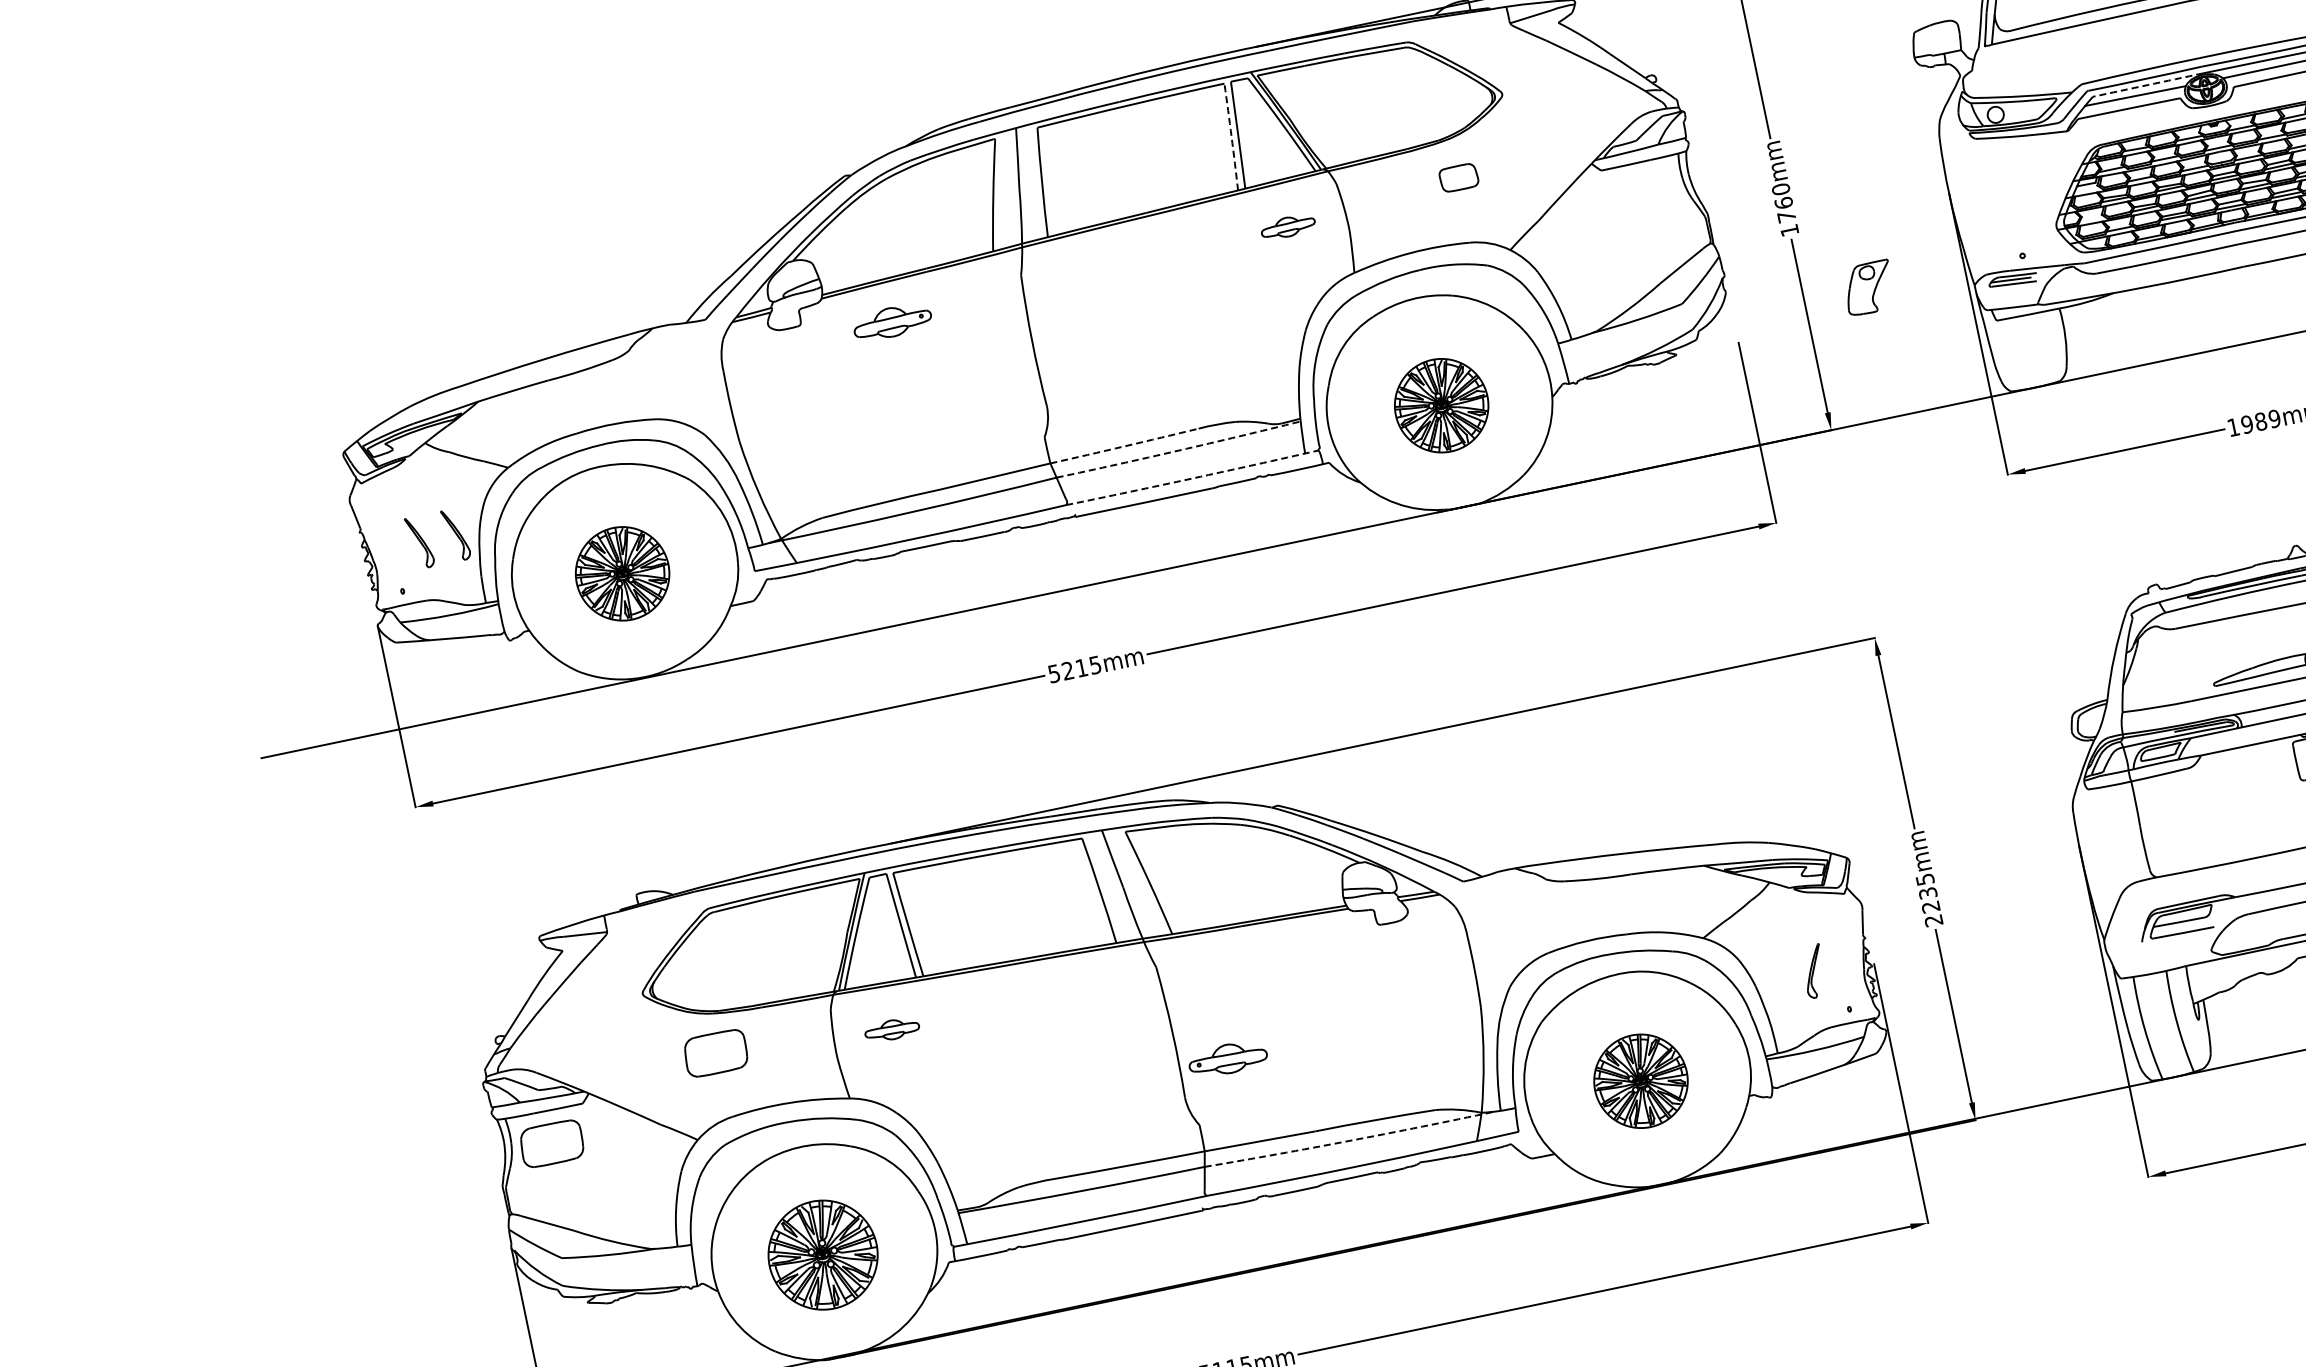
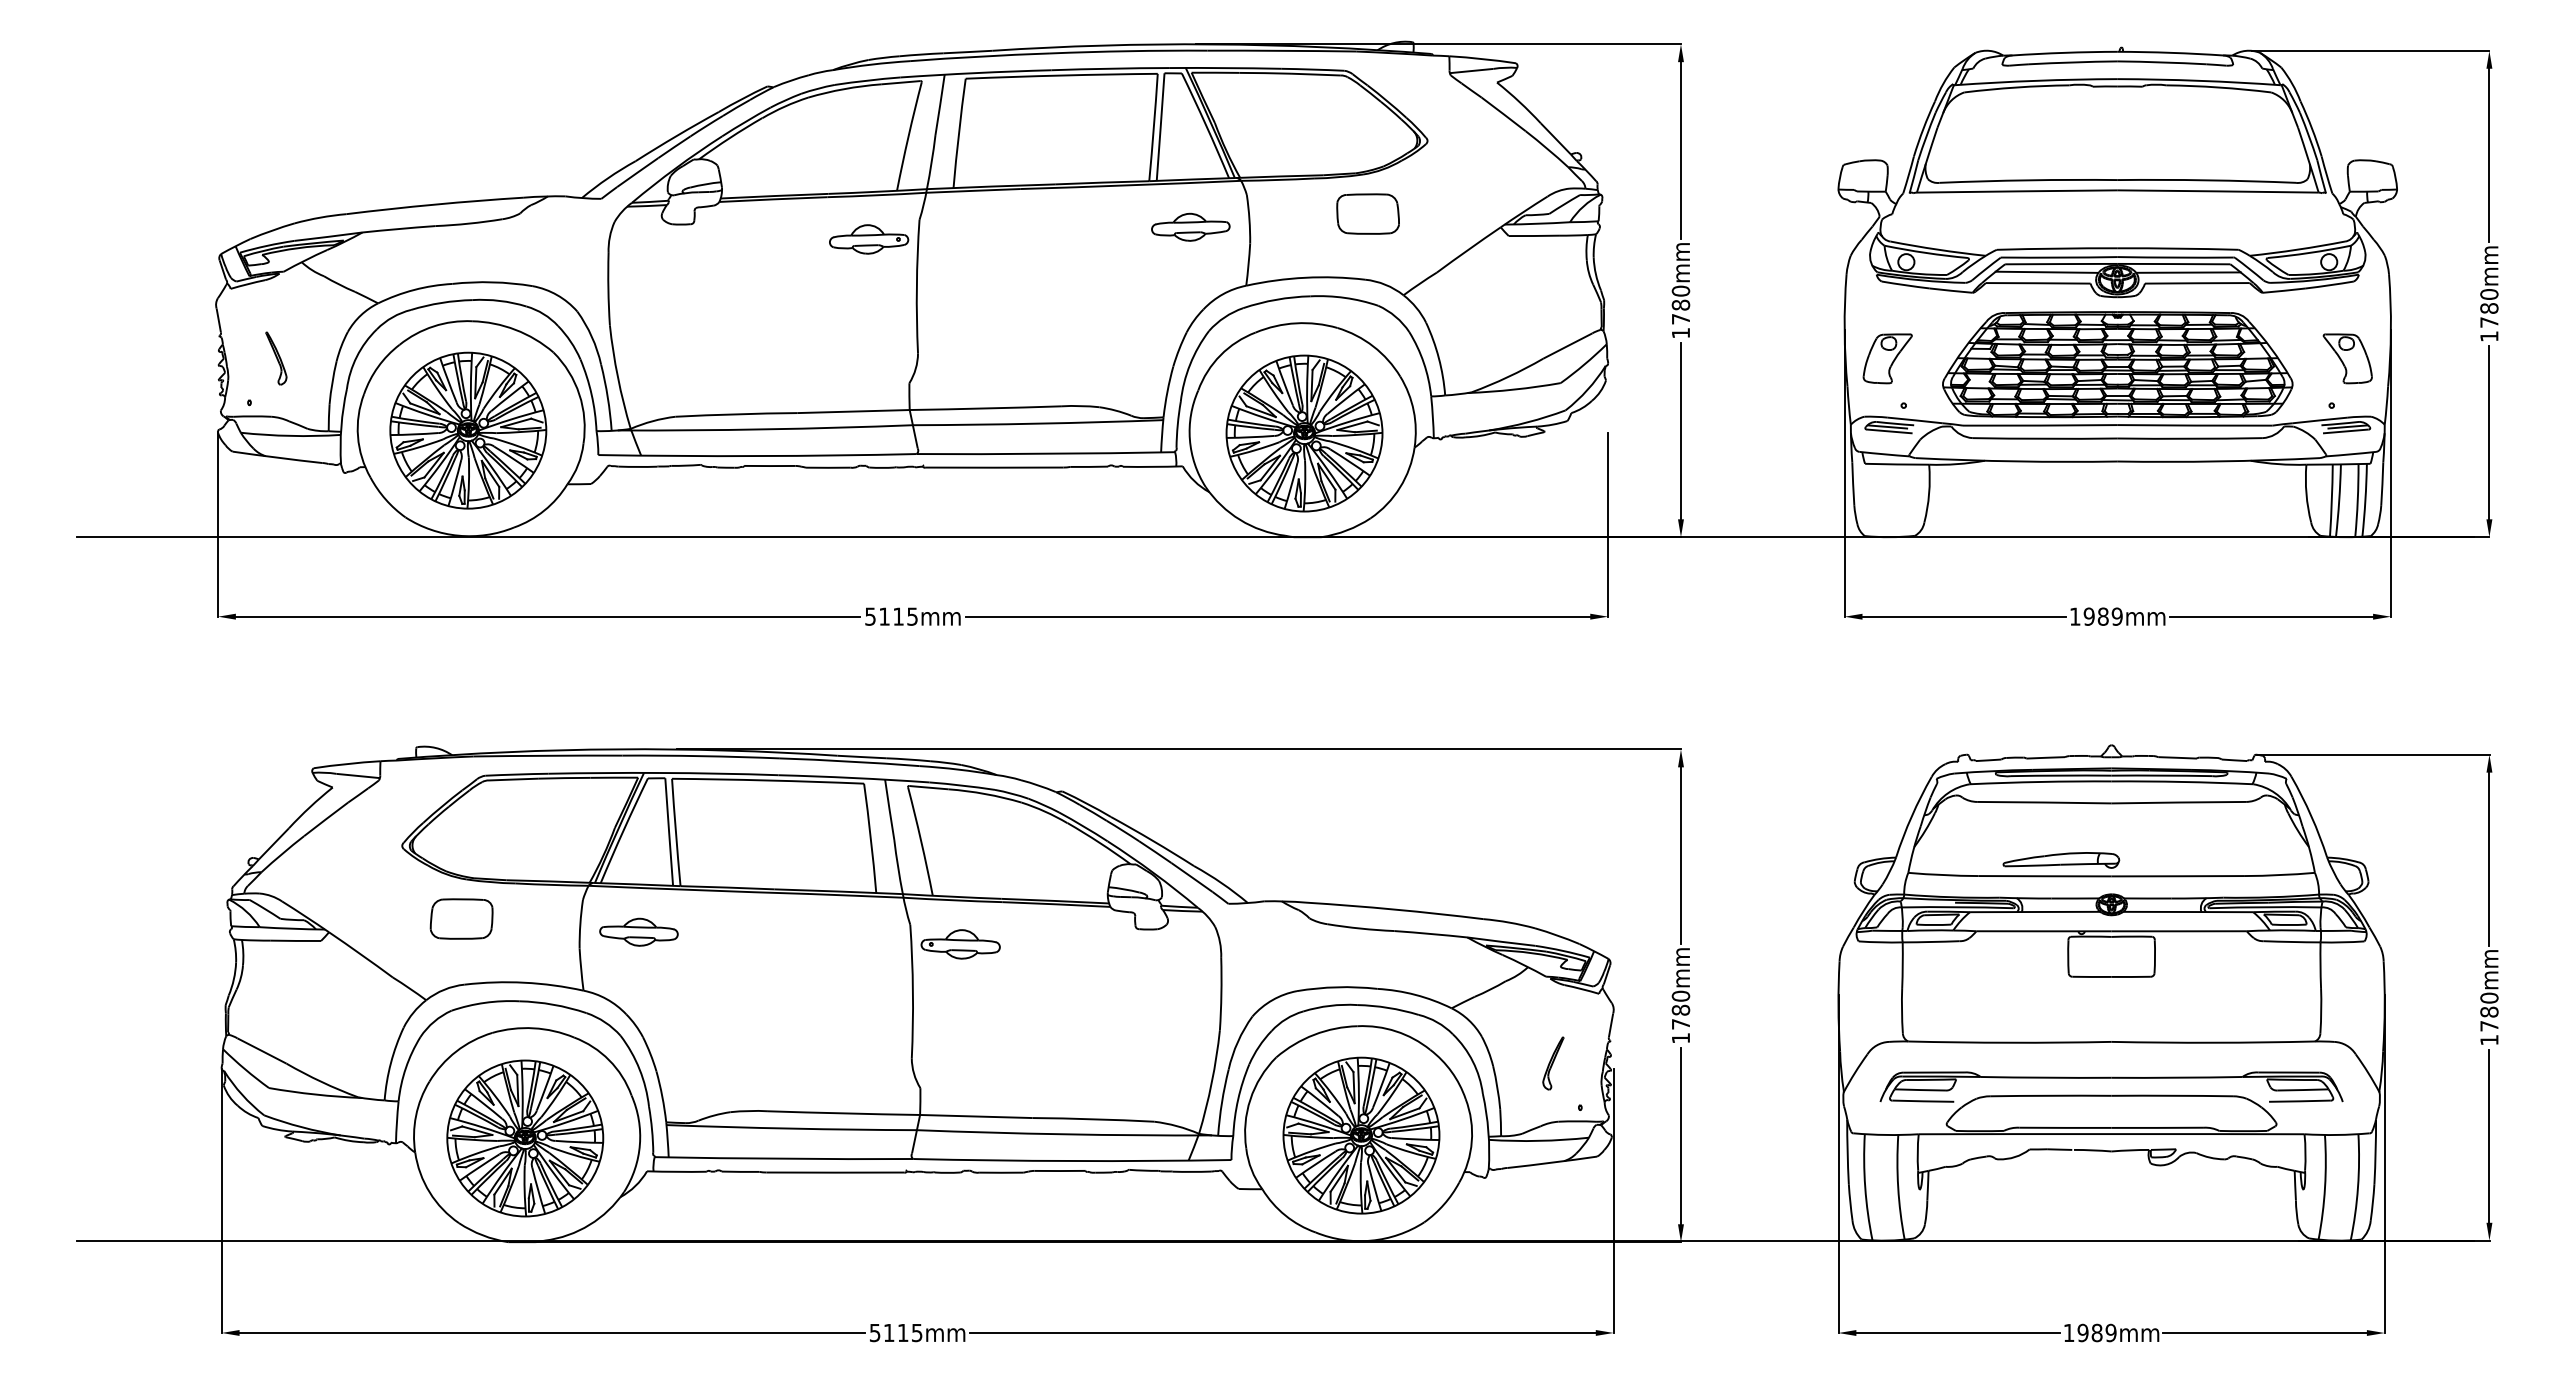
arc: (2148, 85) -> (2061, 264), dashed -> solid
arc: (1231, 137) -> (1153, 127), dashed -> solid
part: (1458, 177) -> (1367, 213), size x1.67
text: (1783, 202) -> (1680, 304), 1760mm -> 1780mm
part: (1287, 226) -> (1190, 226), size x1.43
part: (1868, 287) -> (1887, 358), moved
part: (892, 322) -> (869, 239), moved
part: (1441, 405) -> (1304, 433), size x1.67
arc: (1124, 446) -> (985, 408), dashed -> solid
arc: (1179, 450) -> (1038, 423), dashed -> solid
arc: (1192, 478) -> (1045, 453), dashed -> solid
part: (456, 534) -> (313, 358), removed
part: (622, 573) -> (468, 430), size x1.67
text: (1067, 670) -> (884, 616), 5215mm -> 5115mm
text: (1928, 899) -> (1680, 1016), 2235mm -> 1780mm
part: (891, 1029) -> (638, 931), size x1.43
part: (1227, 1059) -> (960, 944), moved
part: (1640, 1081) -> (1361, 1135), size x1.67
arc: (1350, 1140) -> (1064, 1134), dashed -> solid
part: (551, 1143) -> (282, 973), removed
part: (823, 1255) -> (525, 1138), size x1.43

